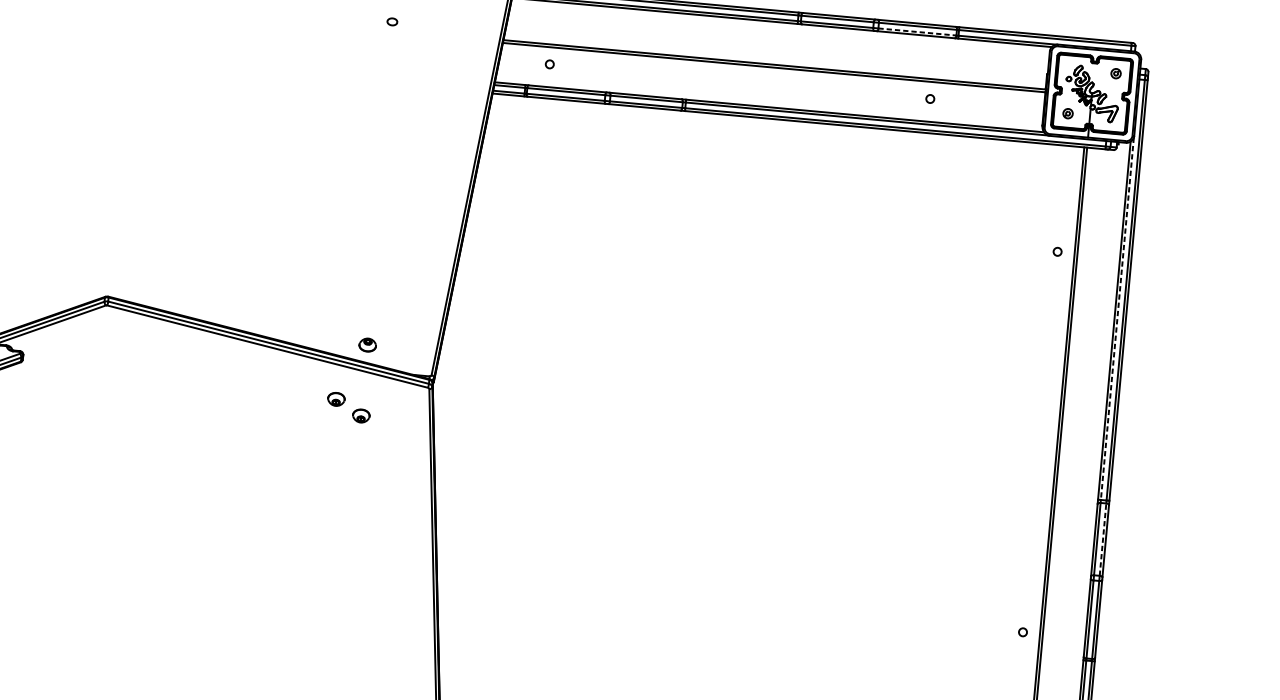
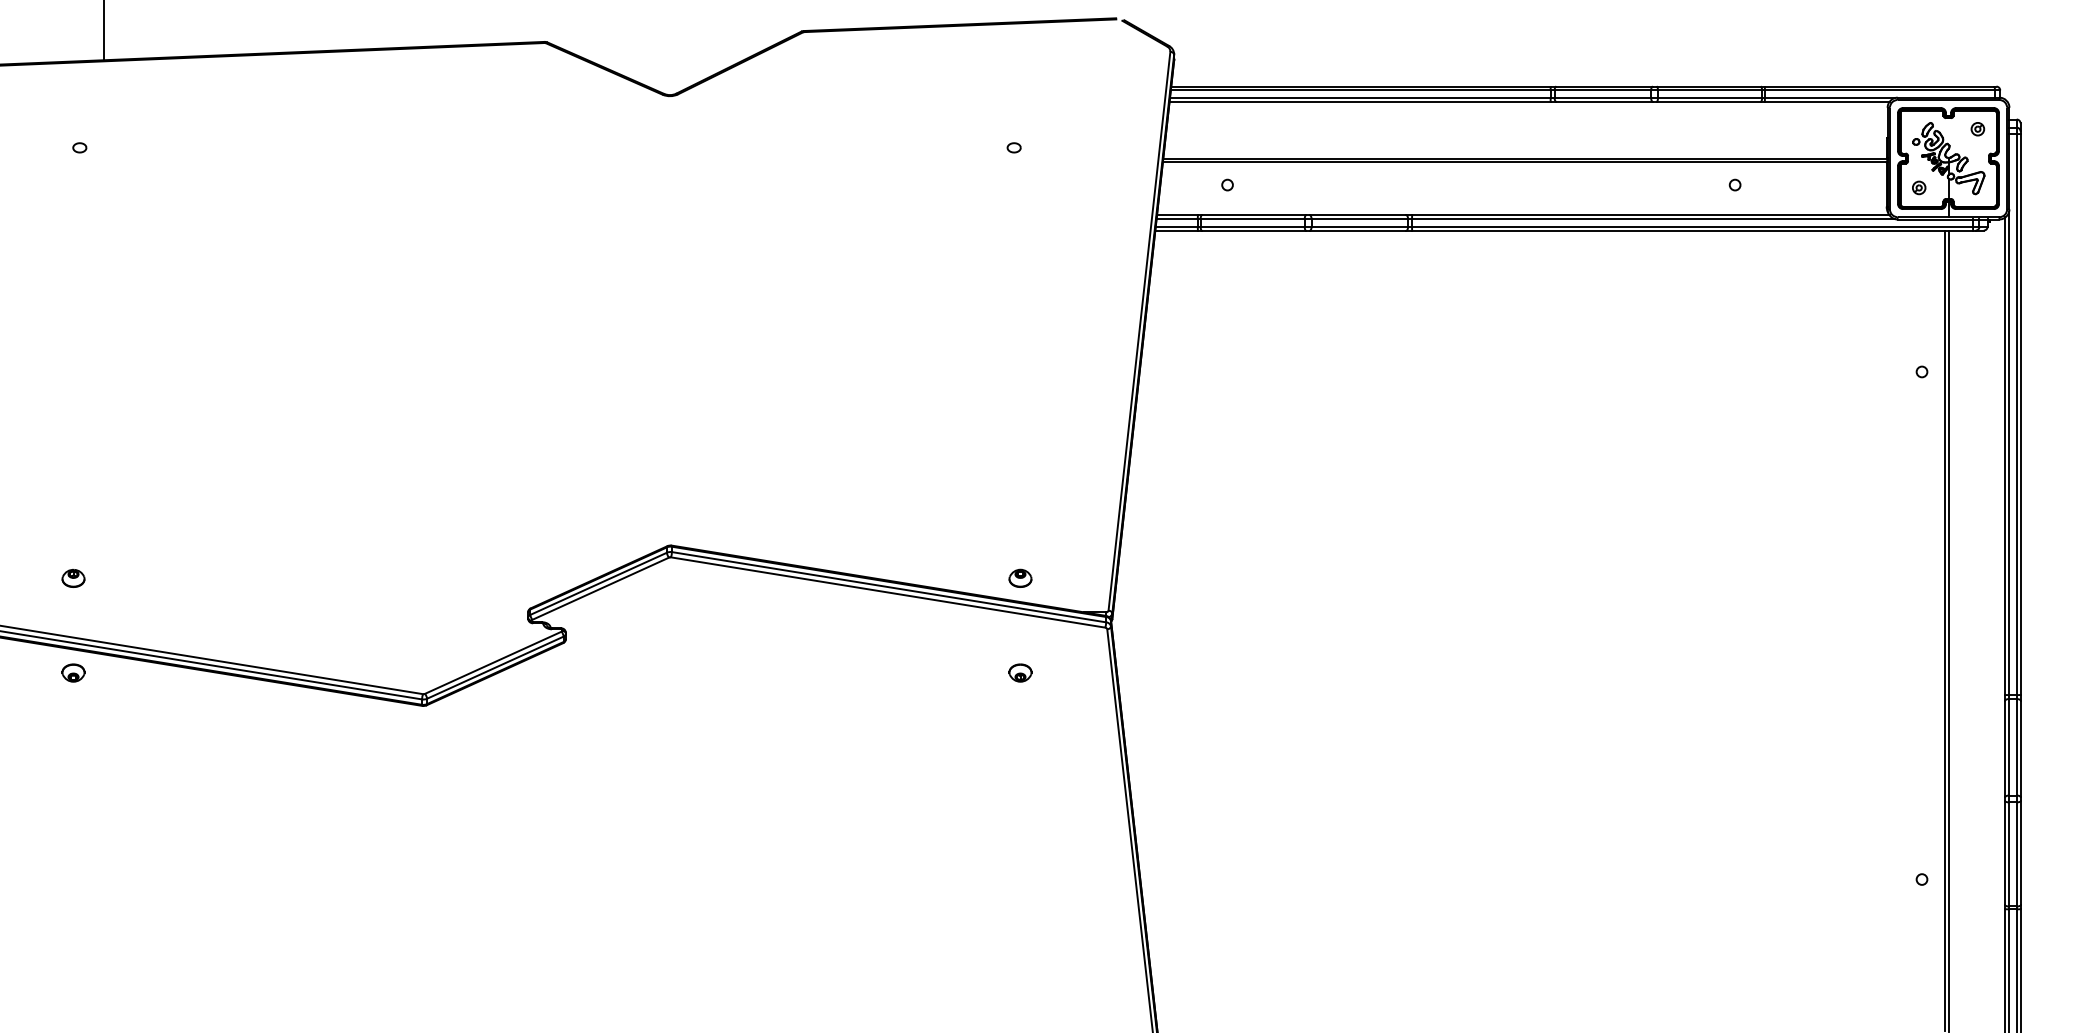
line: (917, 31) -> (1710, 97), dashed -> solid
line: (1117, 318) -> (2009, 453), dashed -> solid
part: (336, 398) -> (985, 653), removed
line: (1102, 539) -> (2016, 746), dashed -> solid

